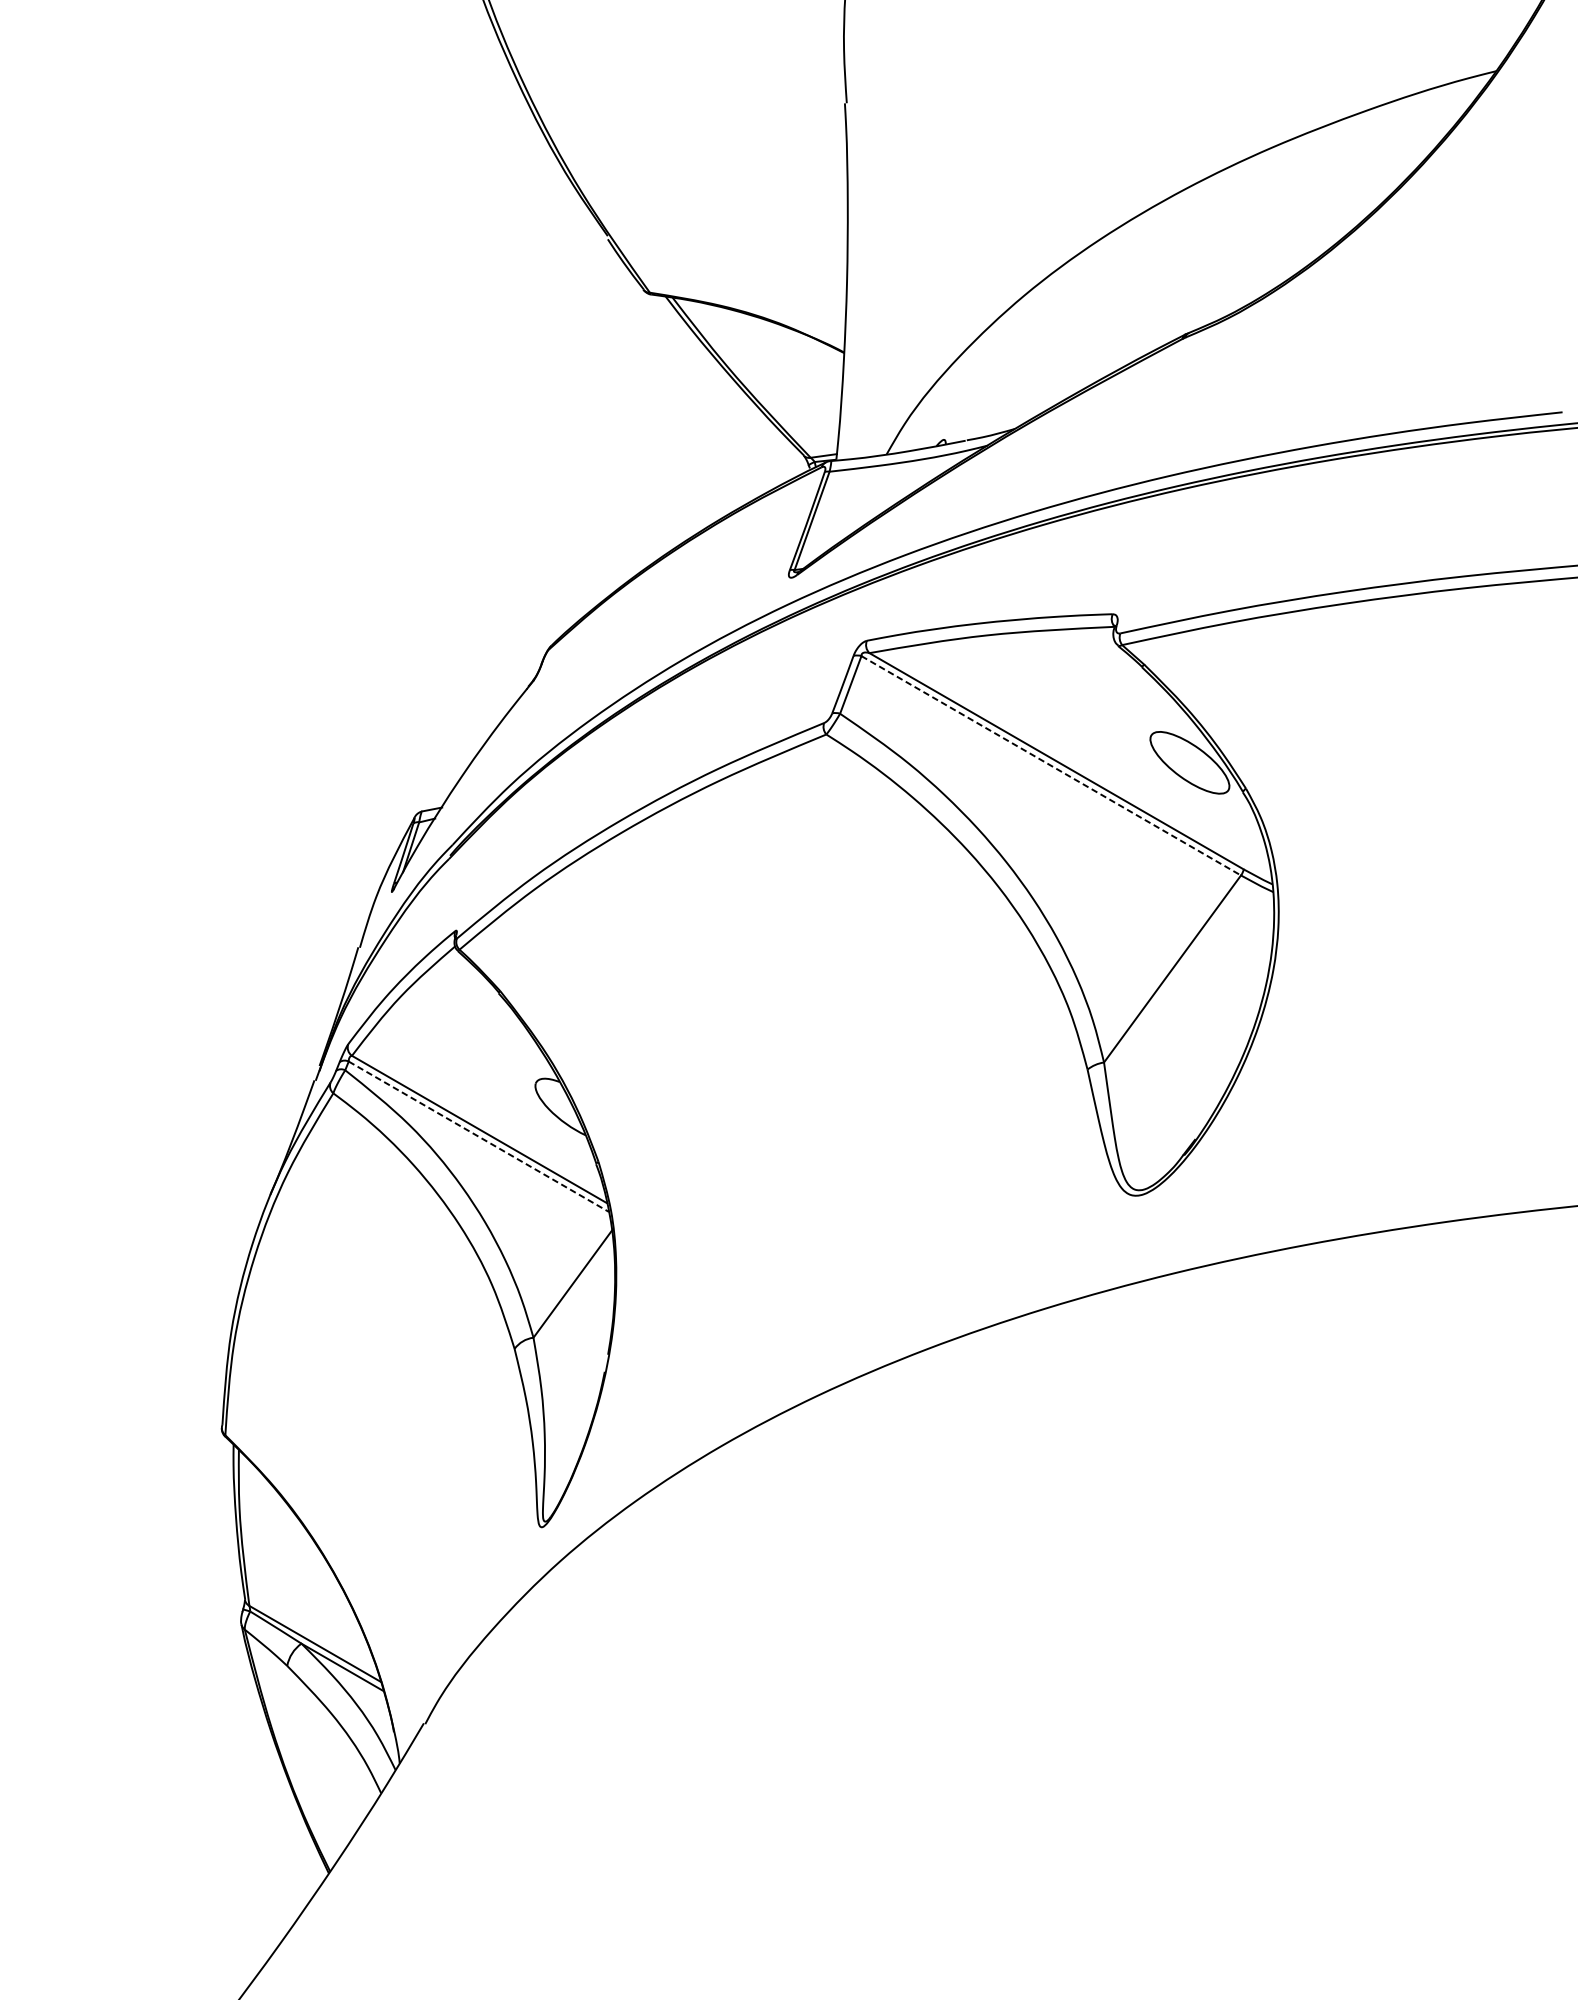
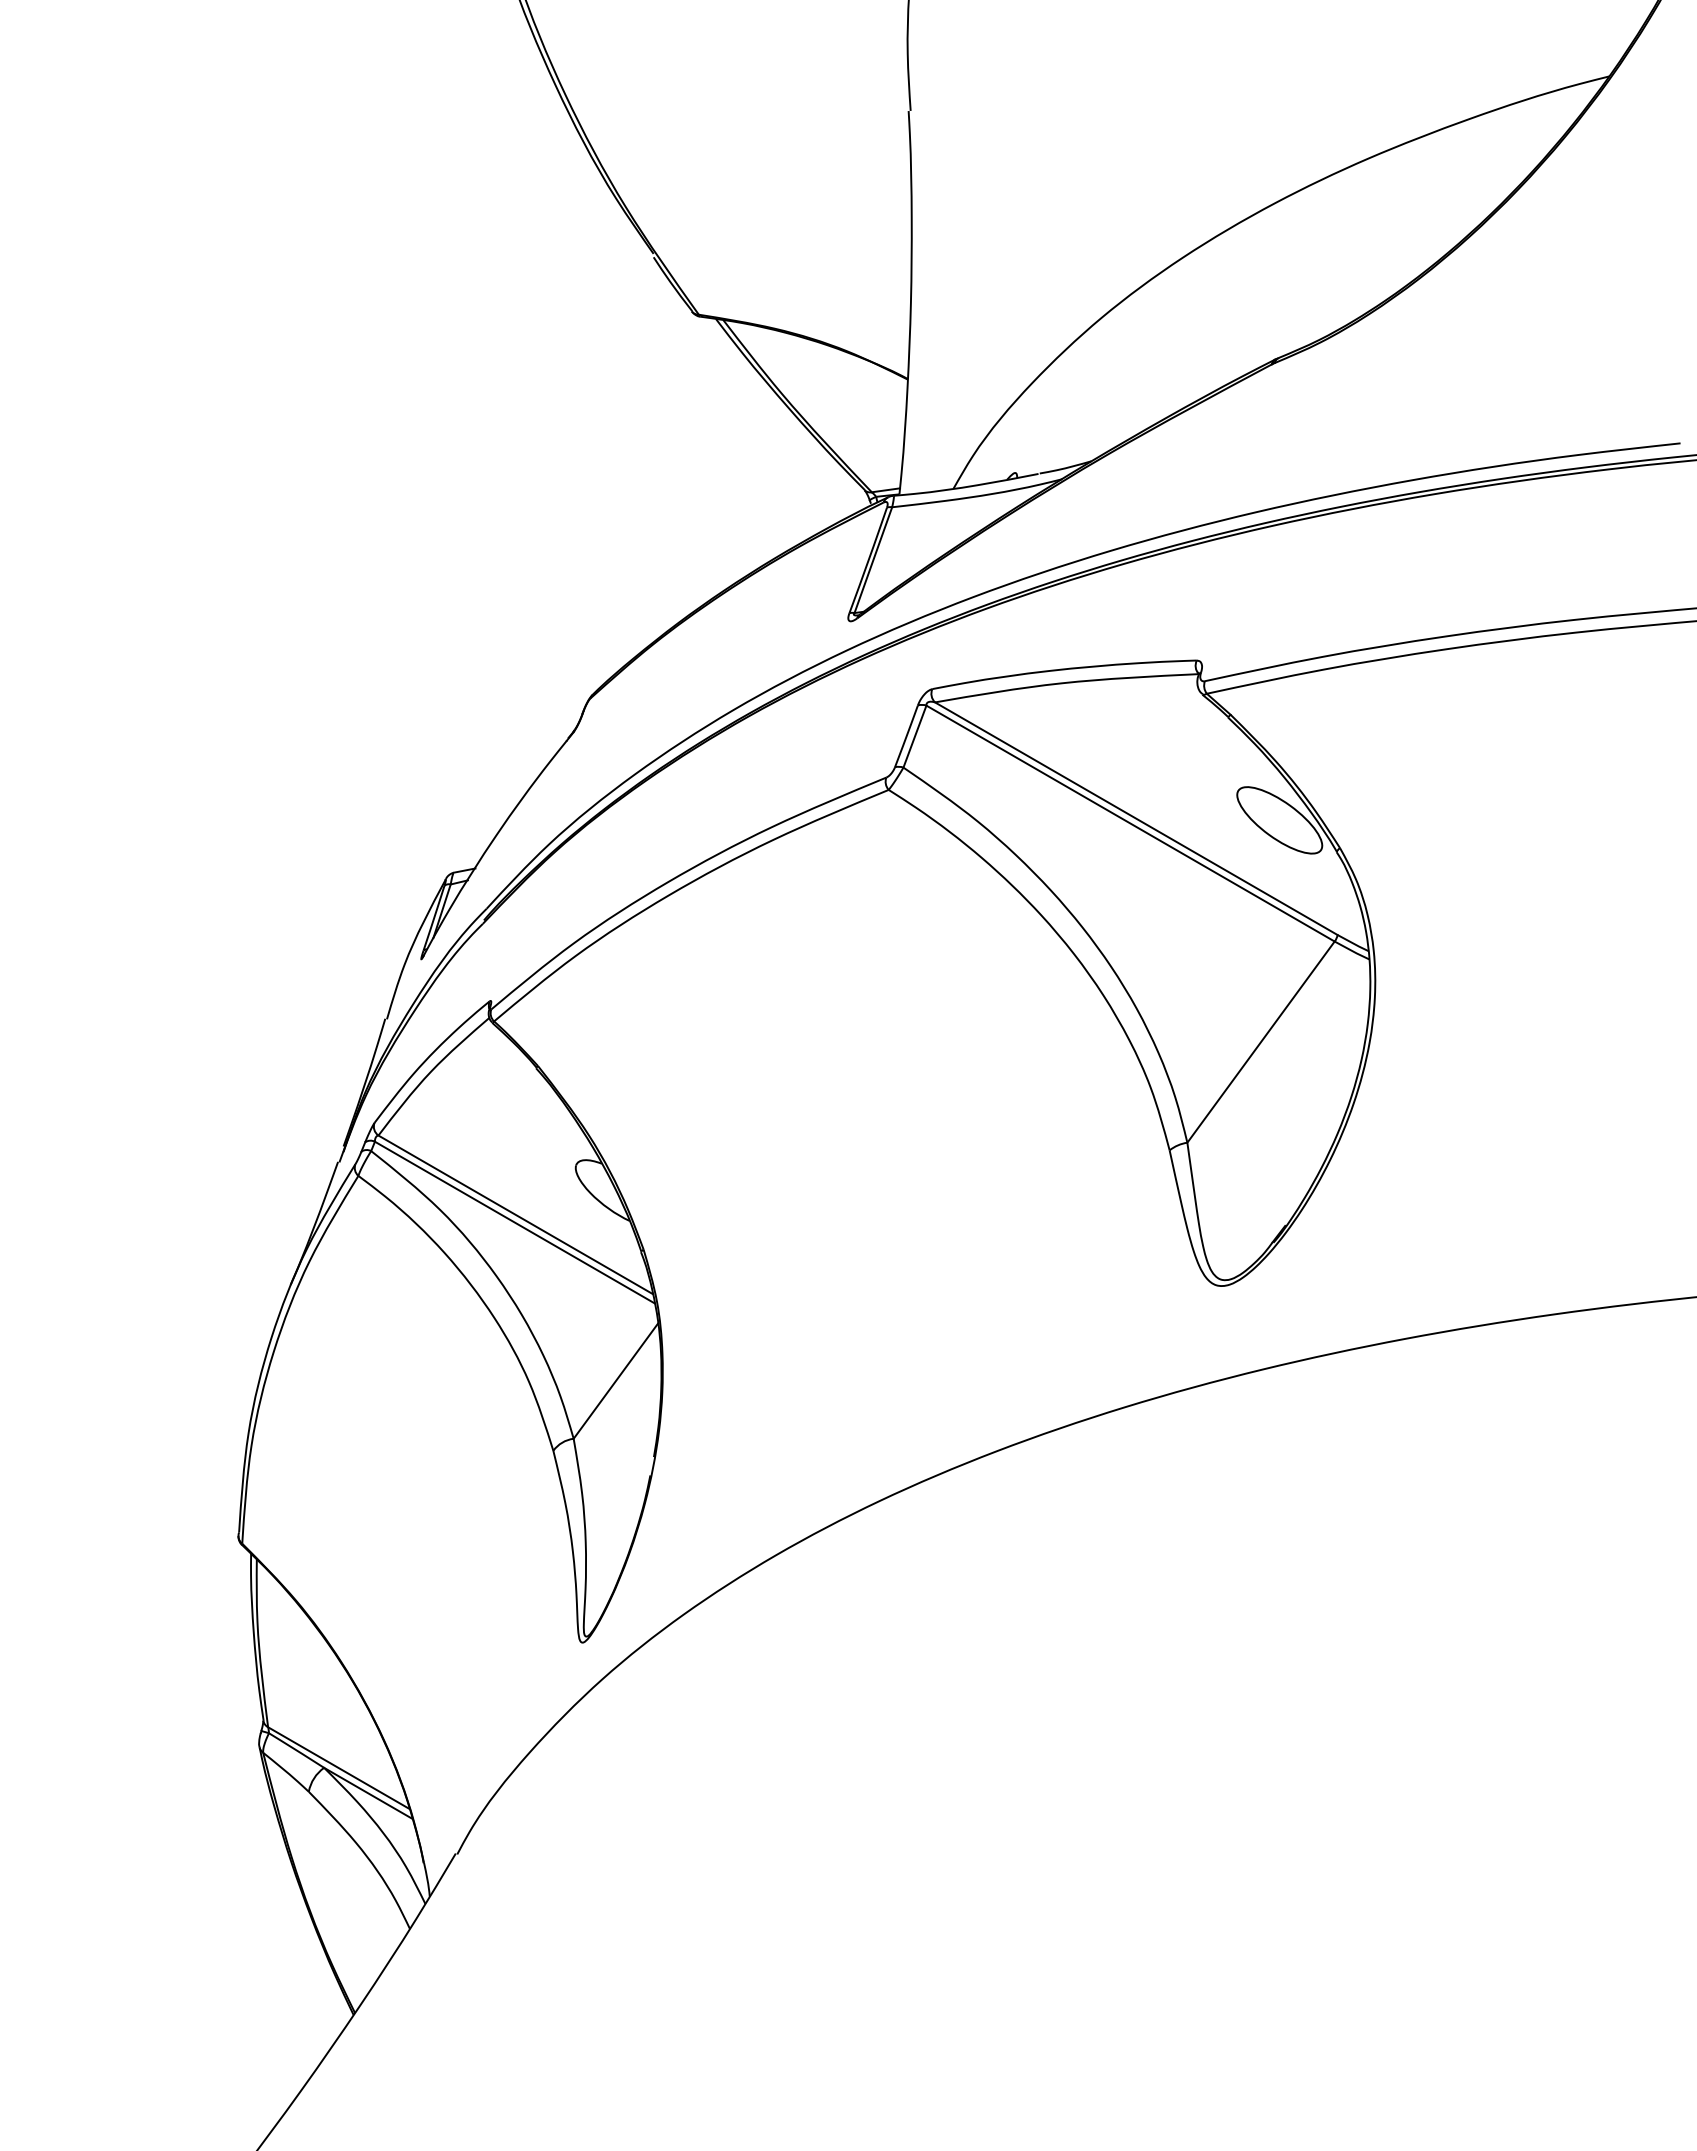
line: (1051, 765) -> (1130, 823), dashed -> solid
line: (478, 1136) -> (514, 1222), dashed -> solid

